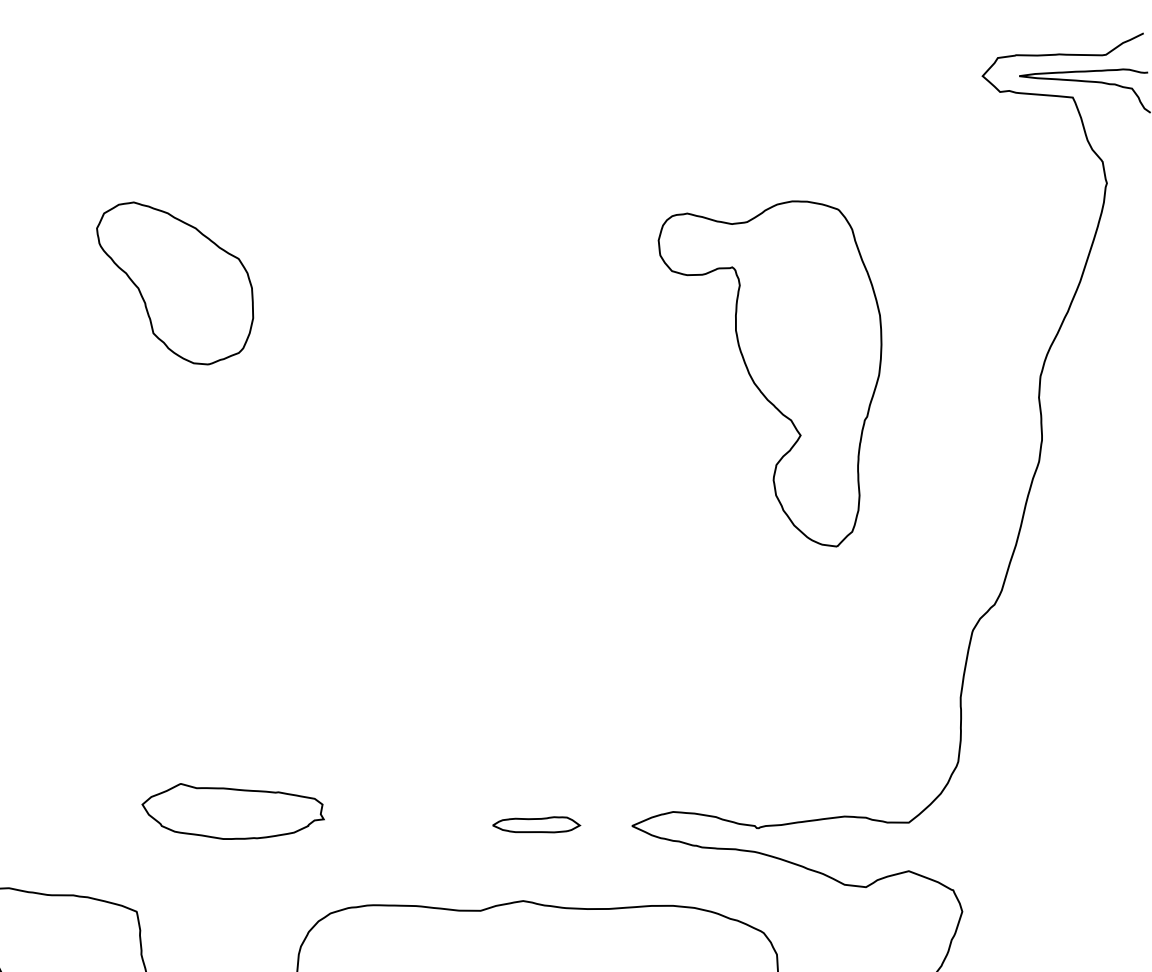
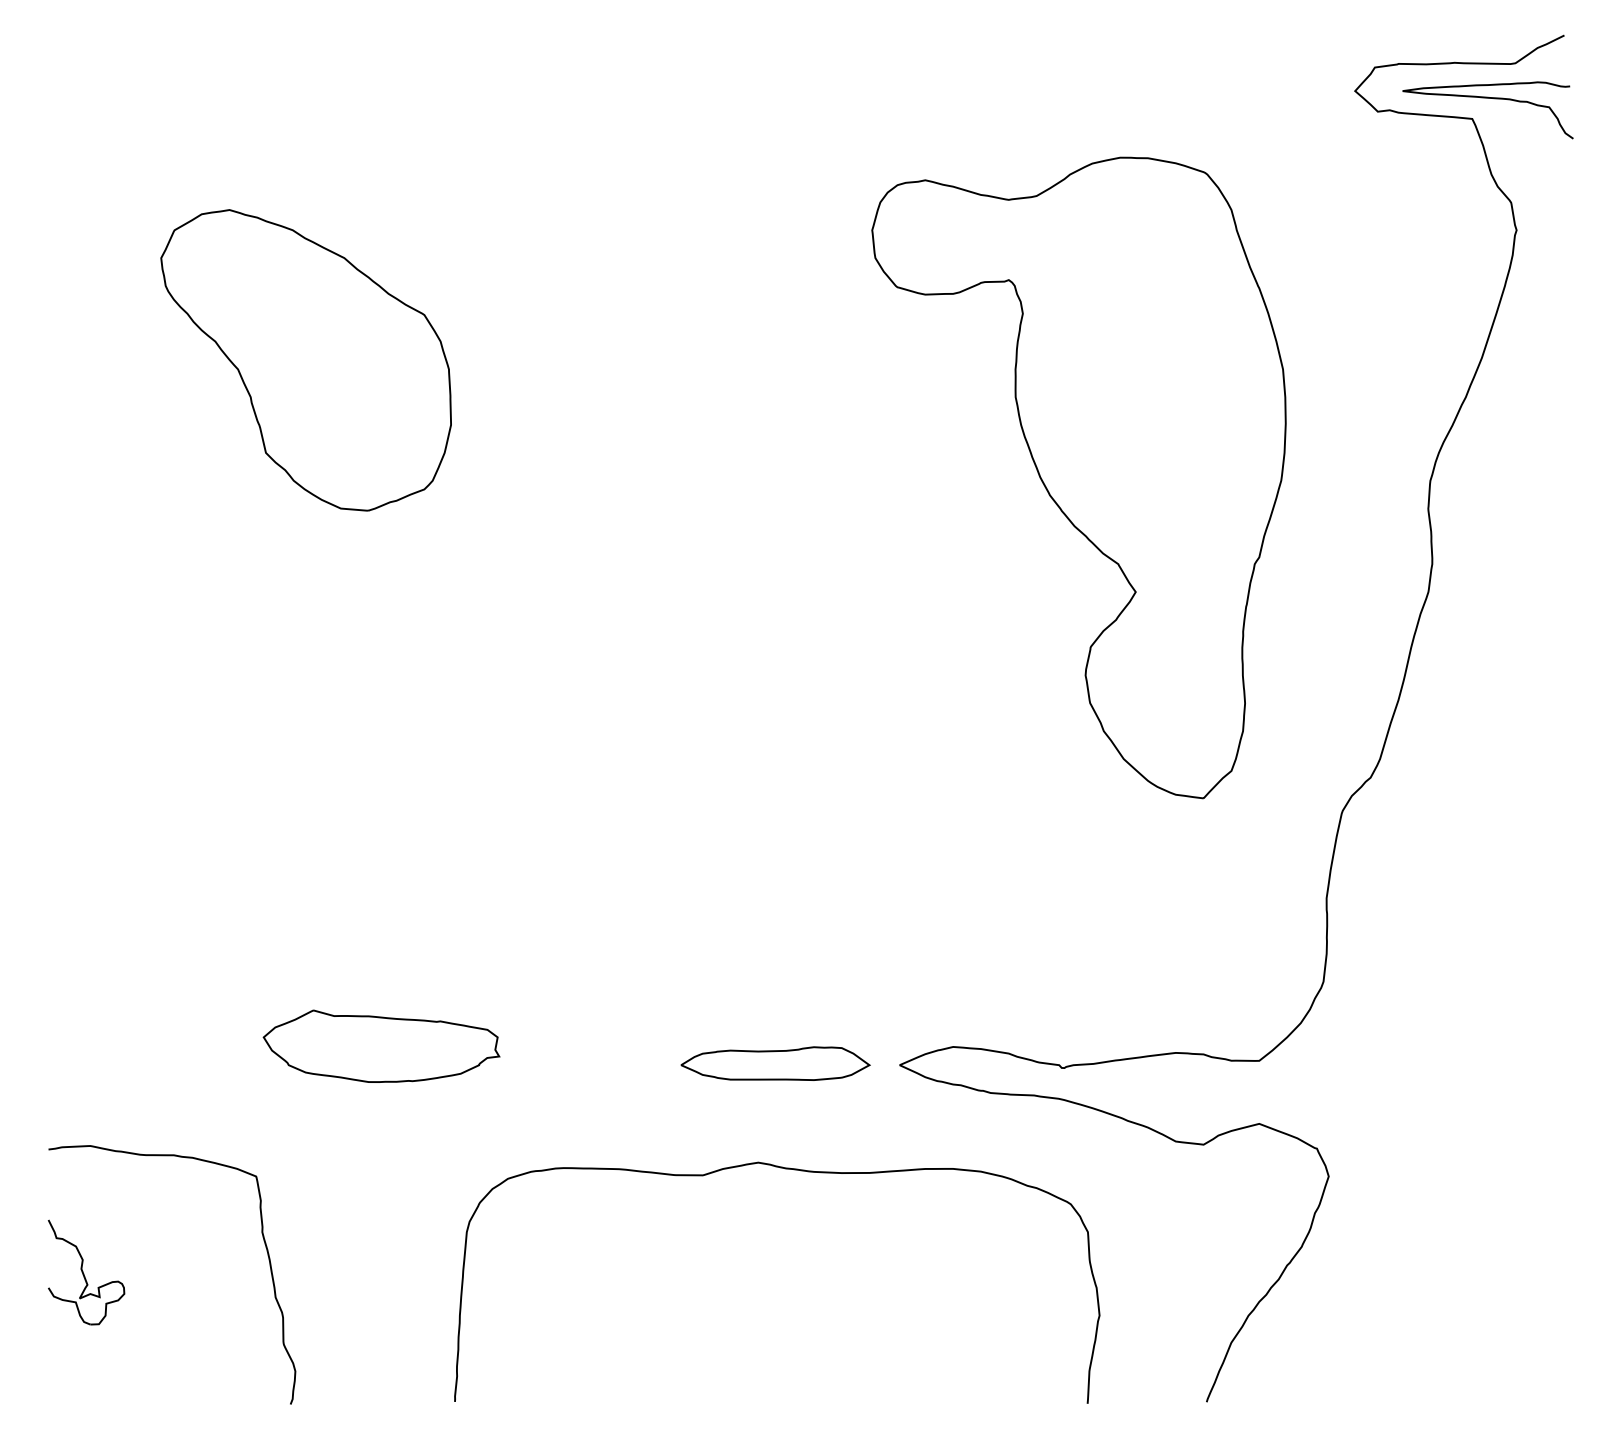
part: (174, 283) -> (305, 360), size x1.43
part: (769, 373) -> (1078, 477), size x1.43
part: (536, 824) -> (775, 1063), size x1.67

